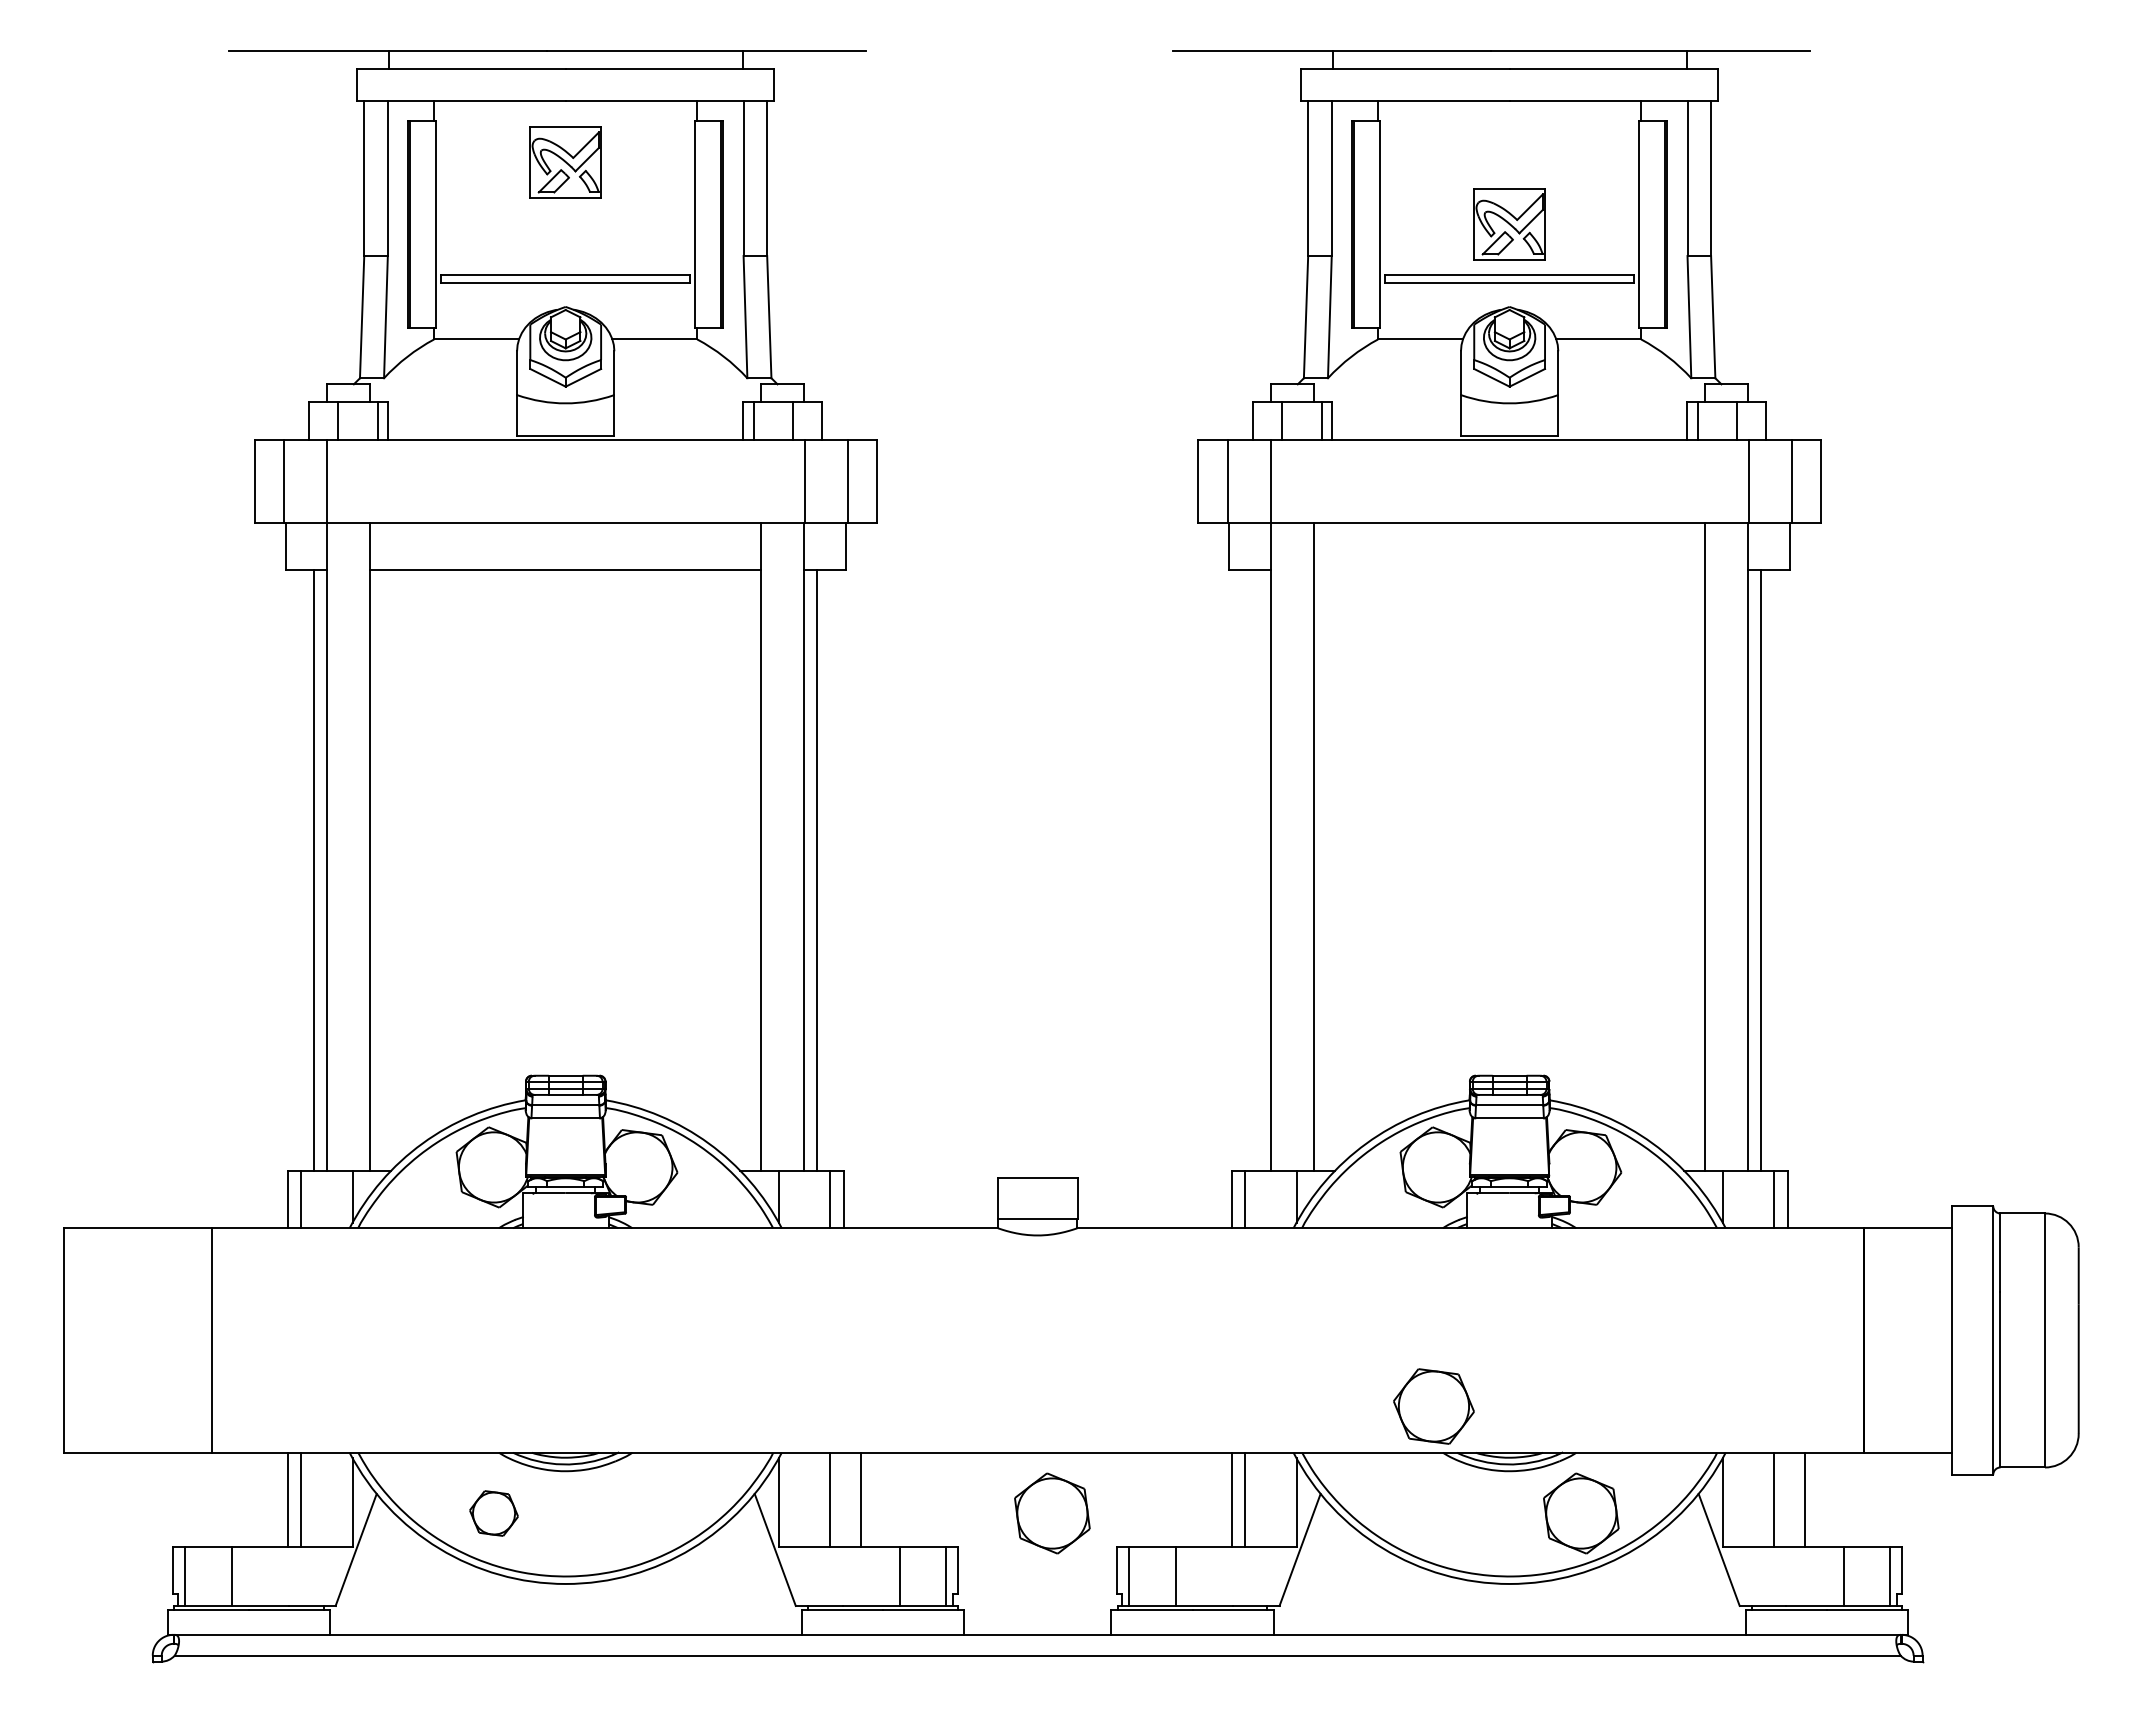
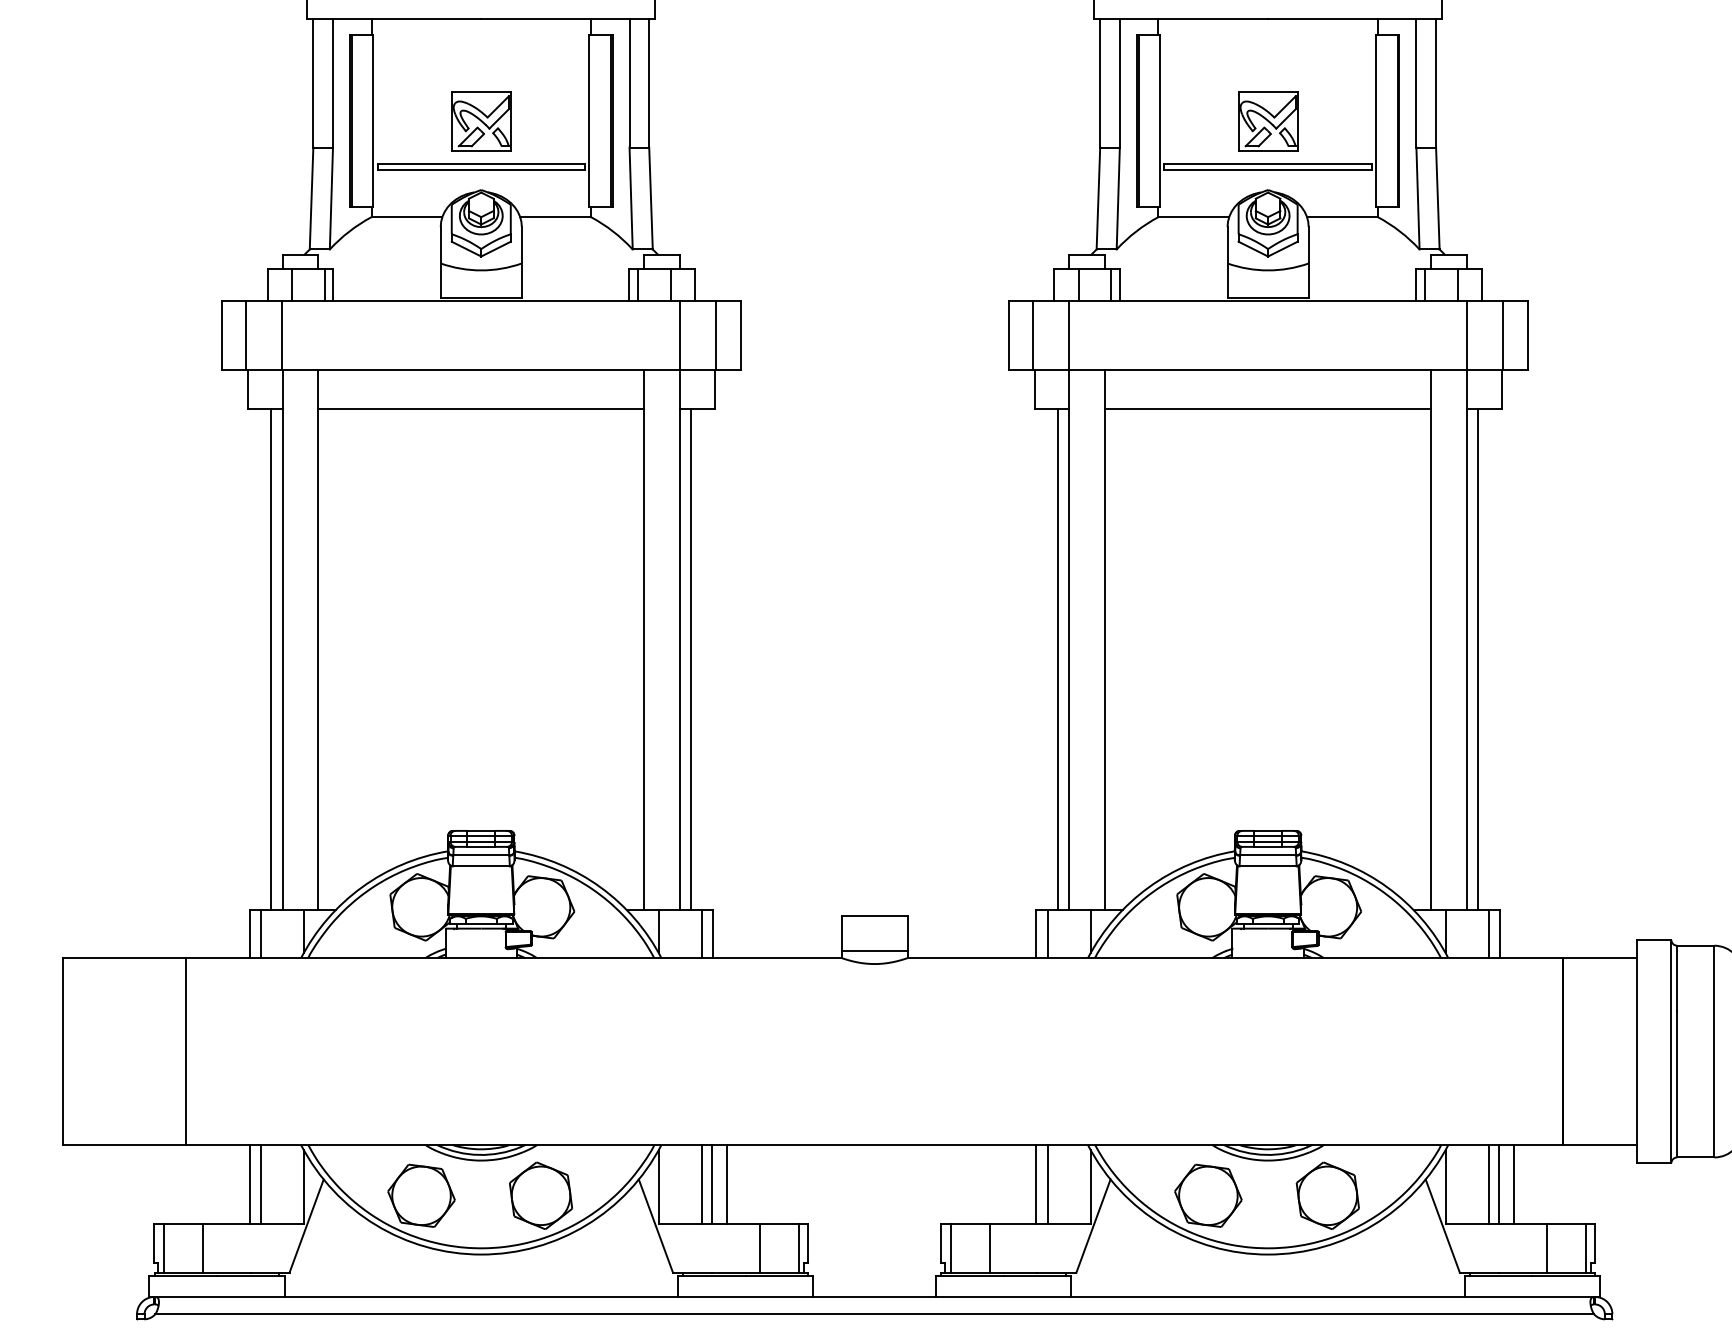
part: (565, 162) -> (481, 121), moved
line: (1509, 570) -> (1268, 409), added
line: (1257, 870) -> (1057, 659), added
part: (1433, 1406) -> (1208, 1195), moved
line: (842, 1499) -> (712, 1184), added
line: (1786, 1499) -> (1498, 1184), added
part: (493, 1513) -> (421, 1195), size x1.67
part: (1052, 1513) -> (541, 1195), moved

